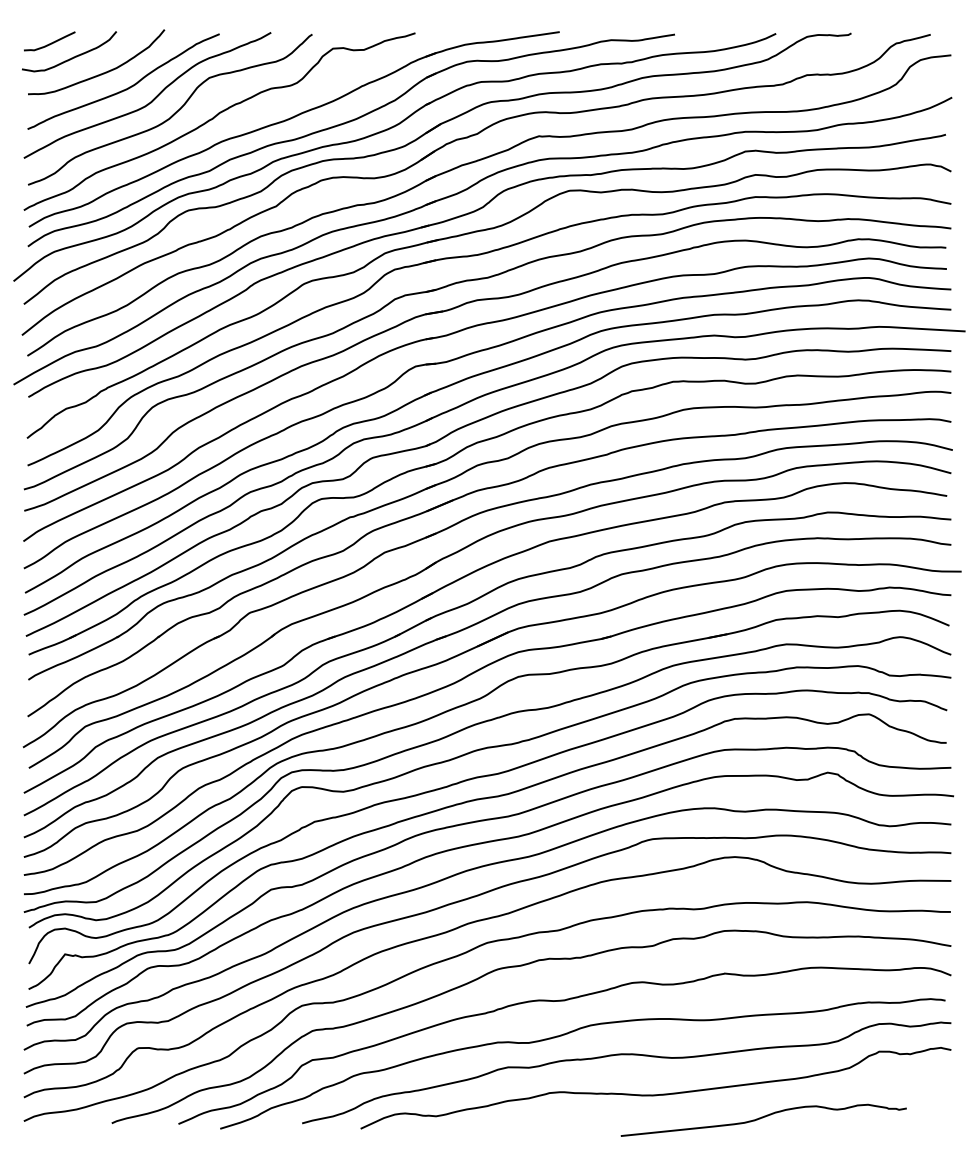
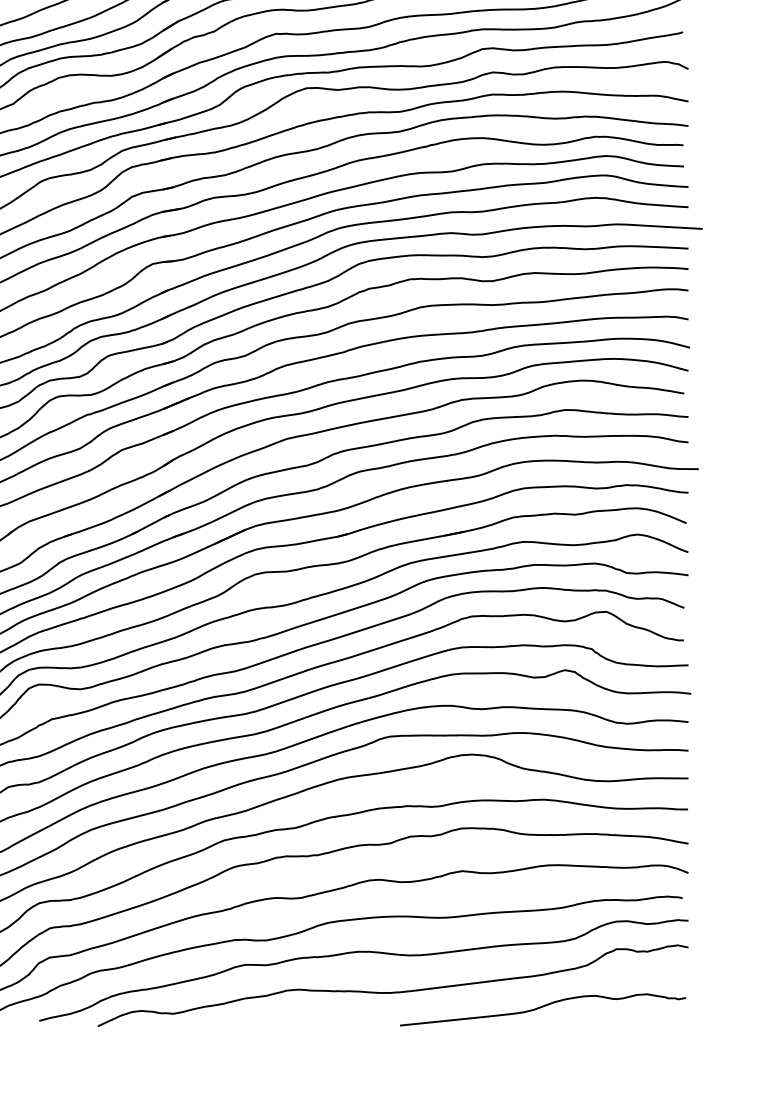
curve: (762, 1118) -> (541, 1008), moved

